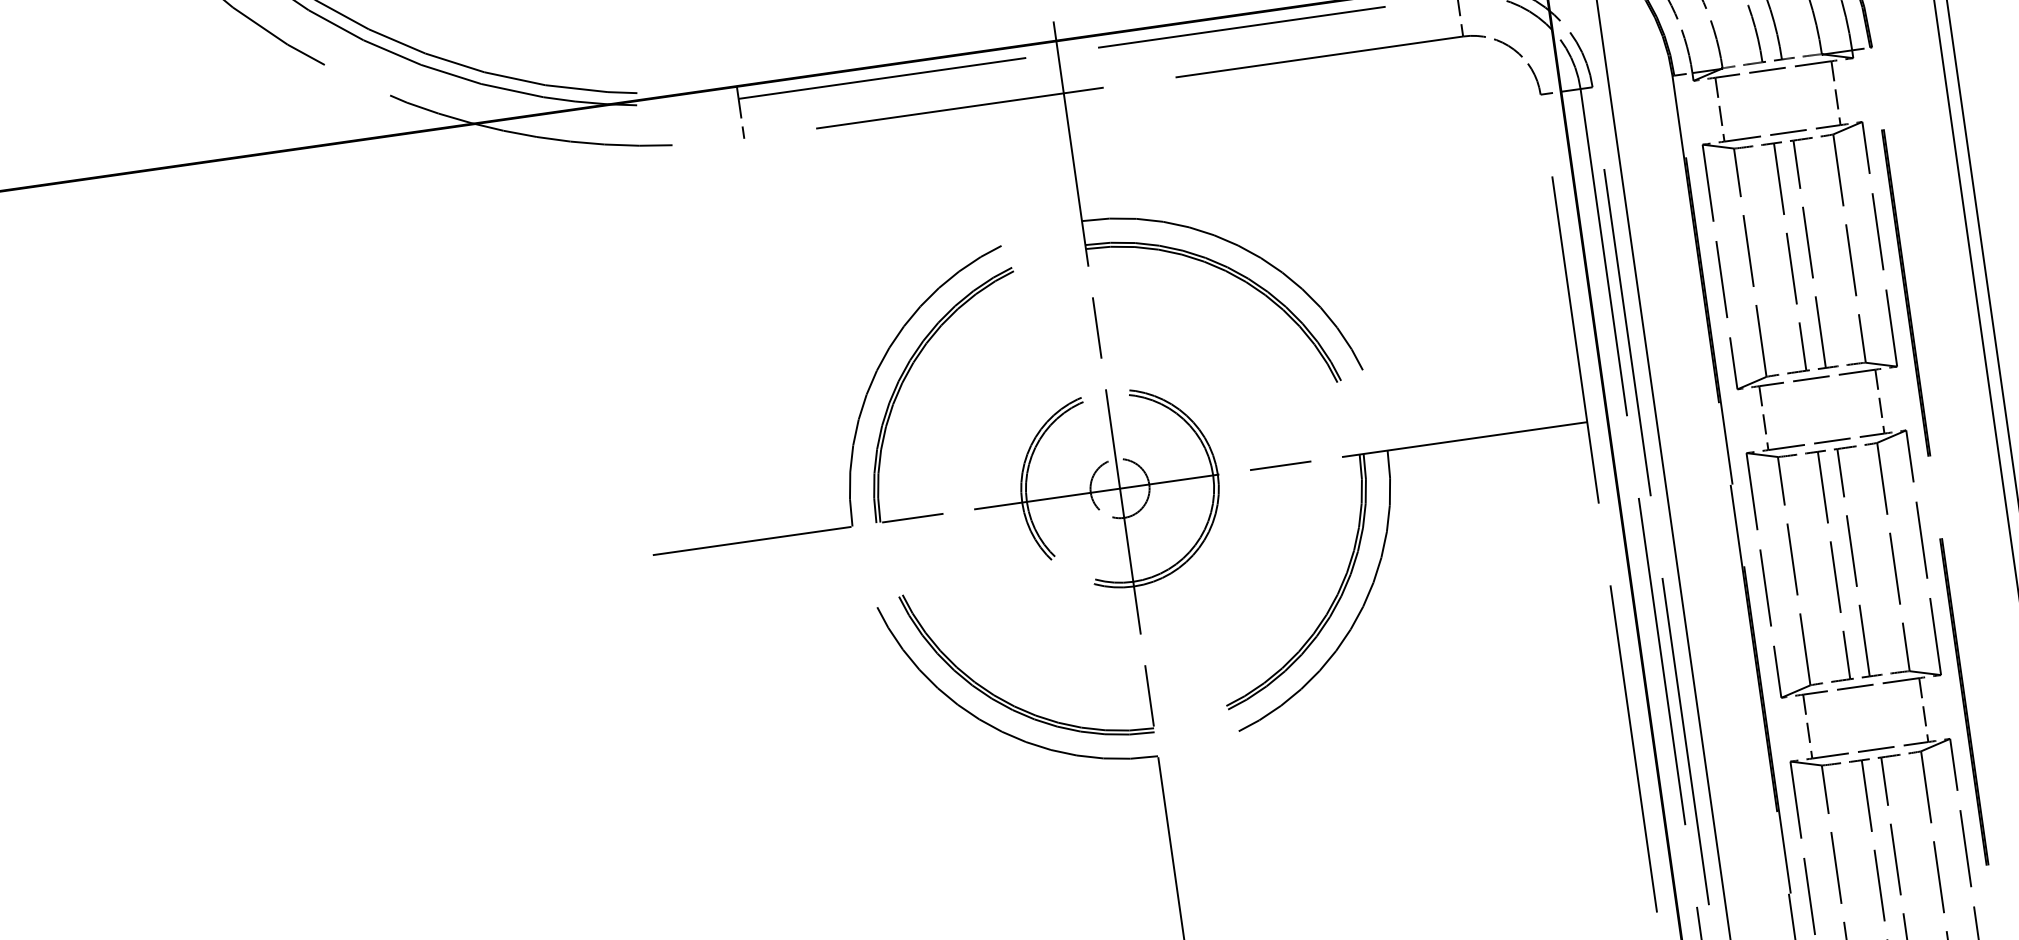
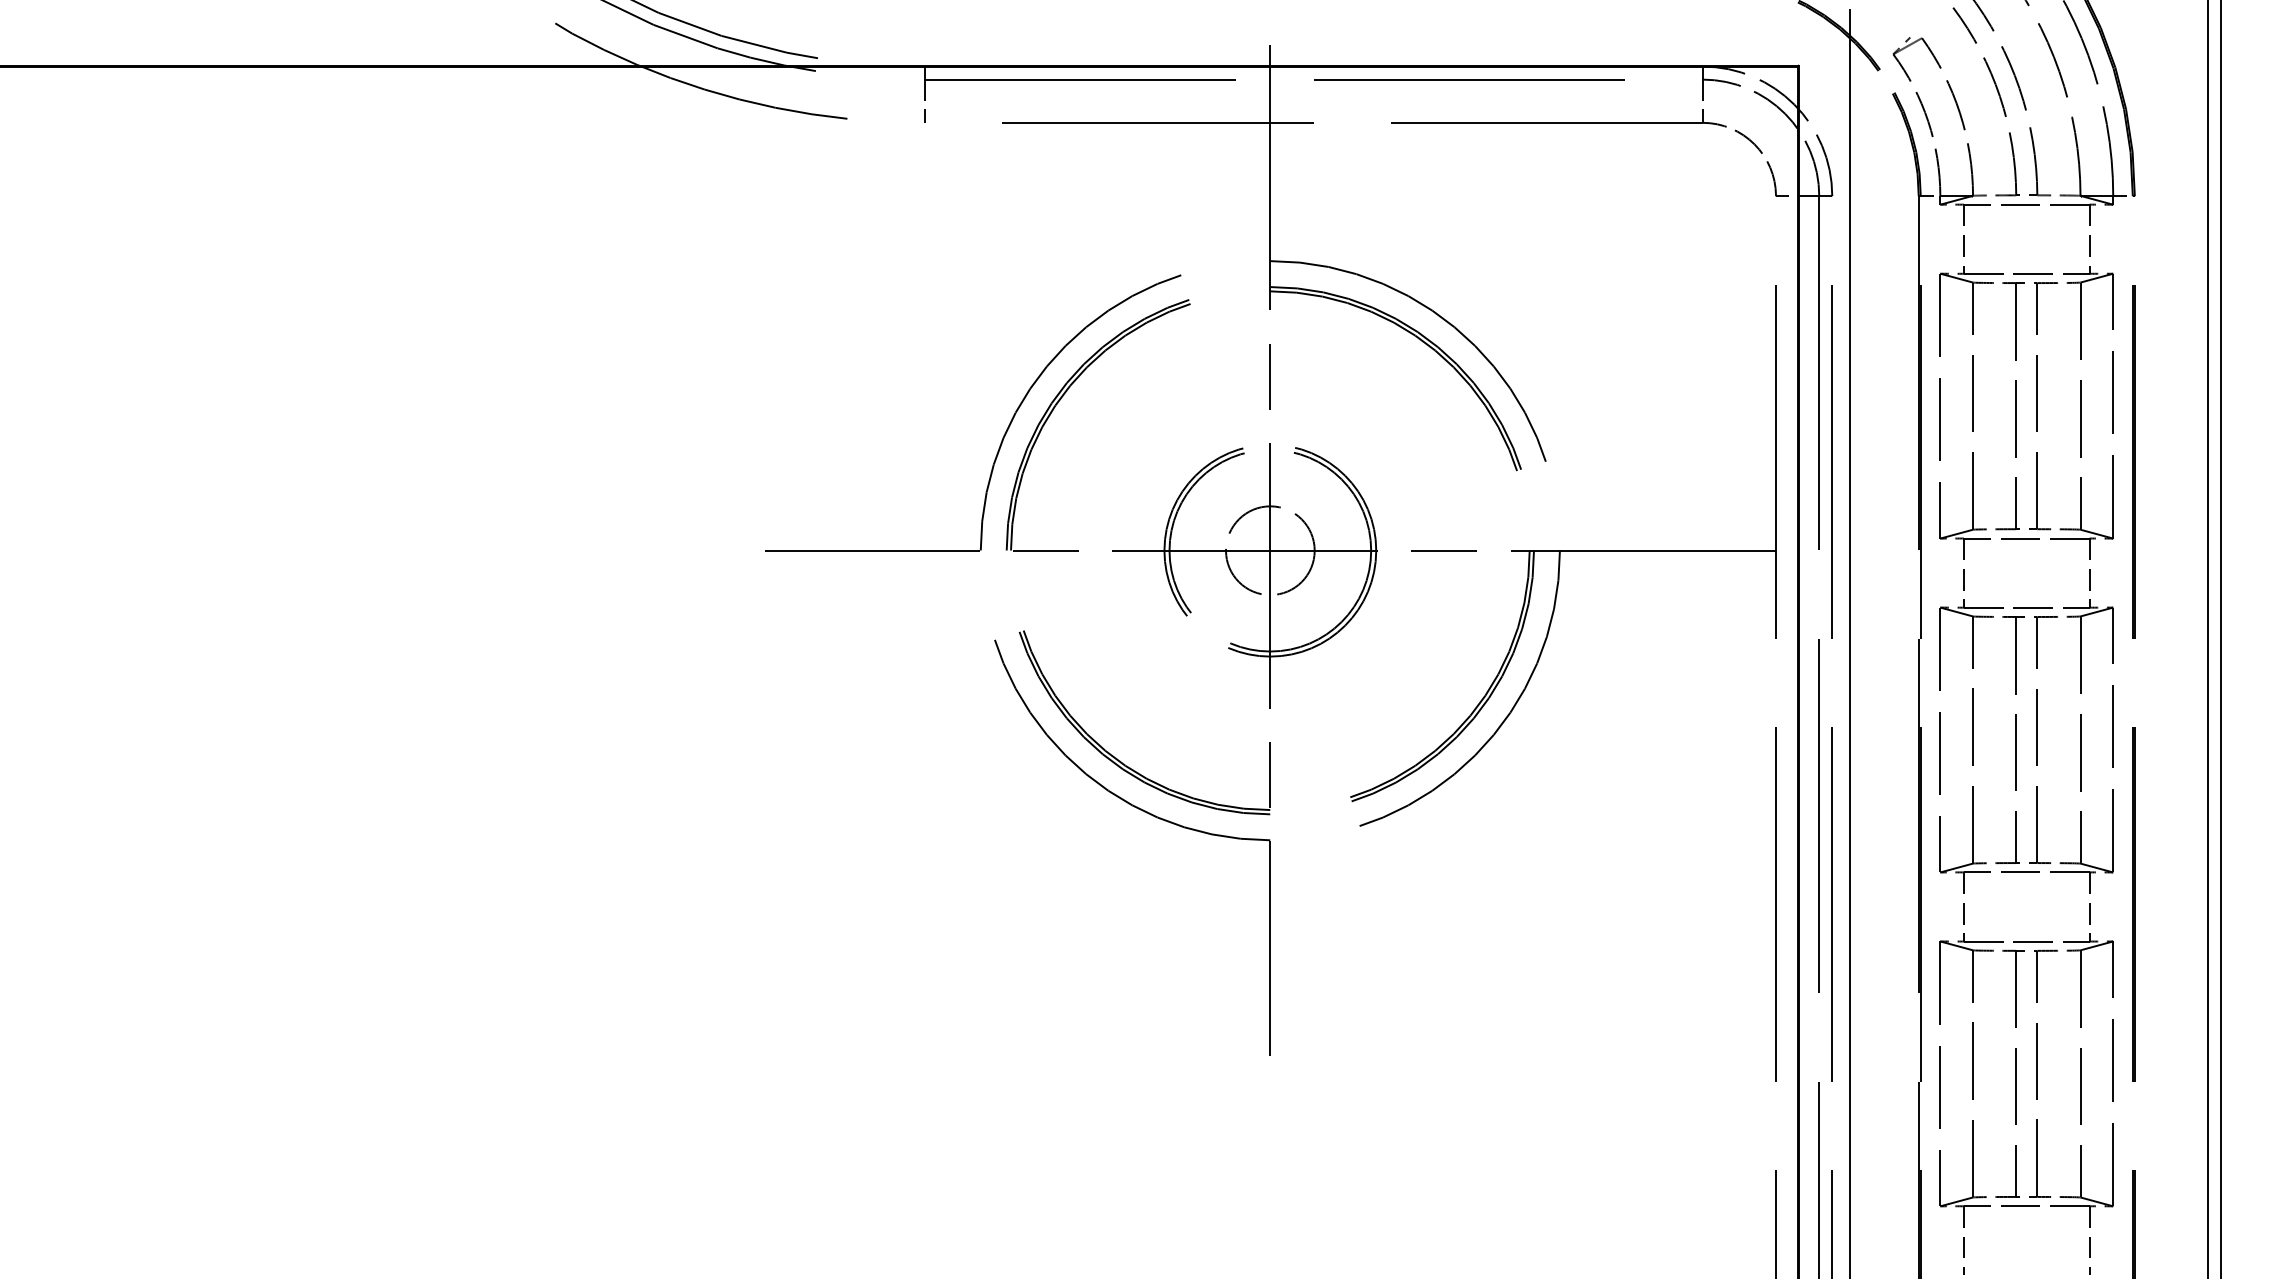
circle: (1120, 488) -> (1270, 550), size x1.4

